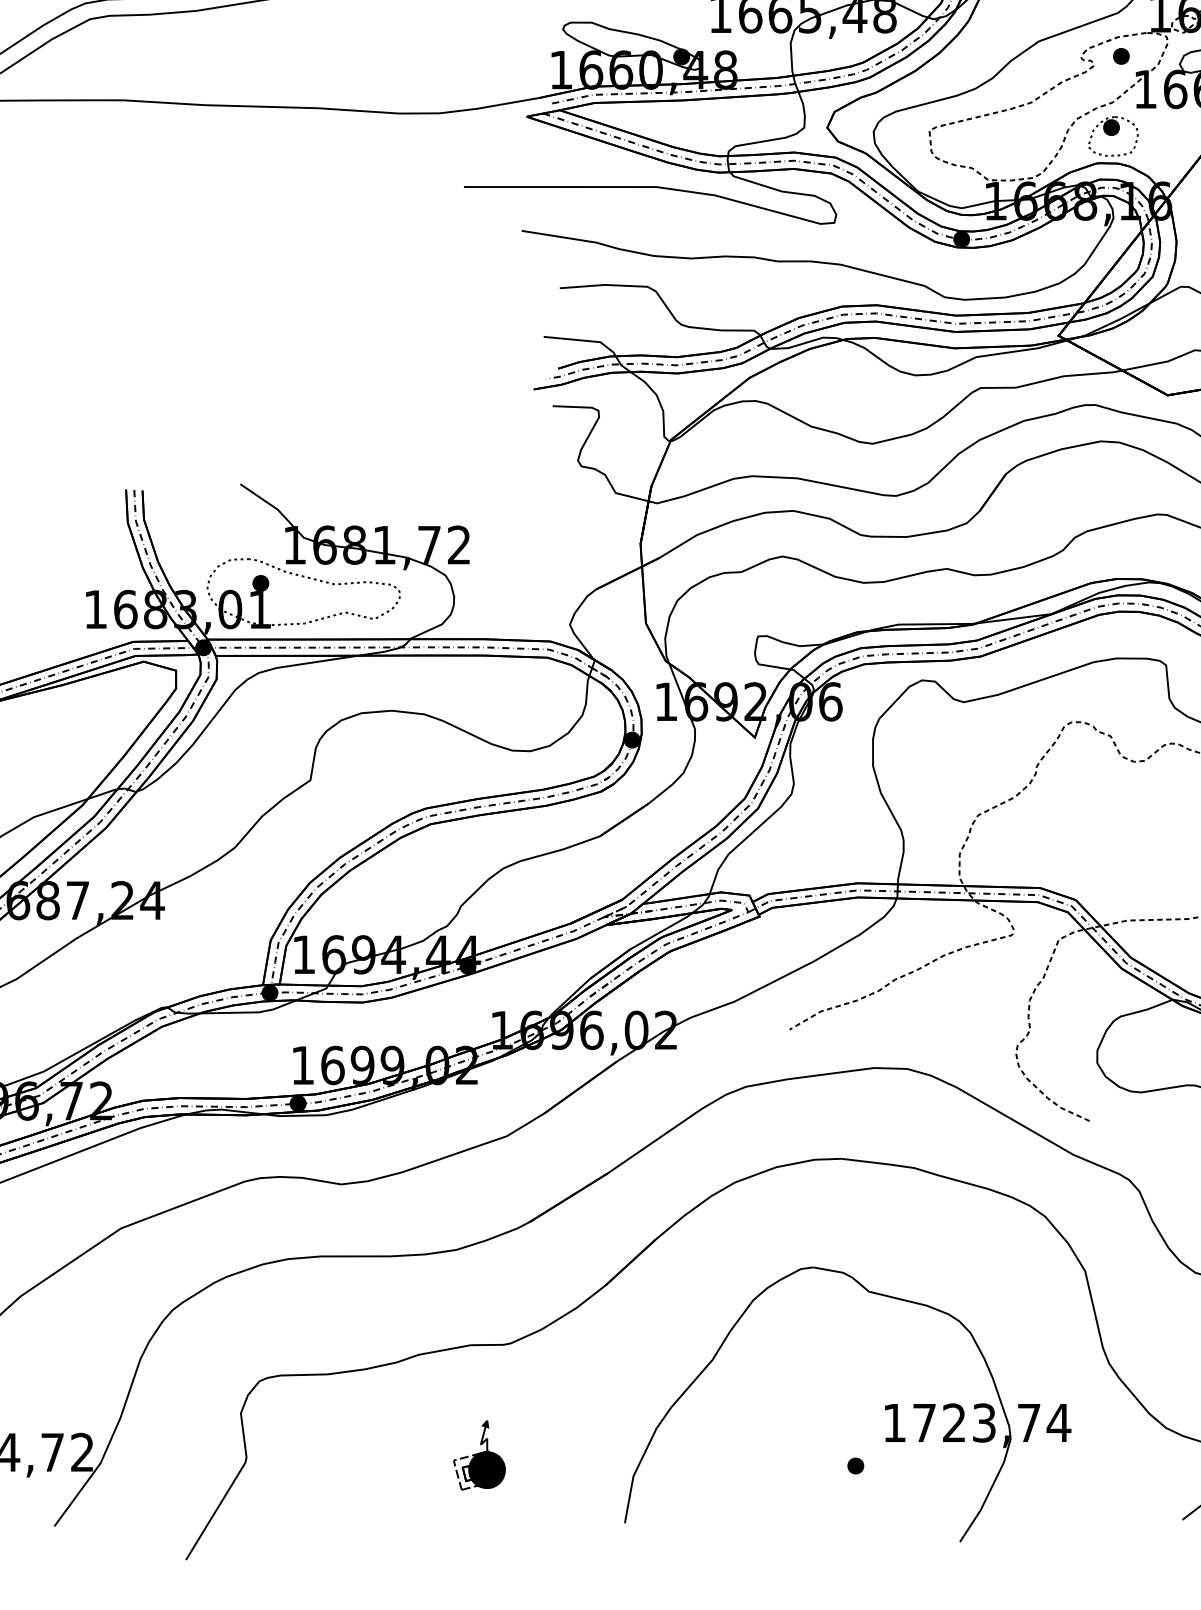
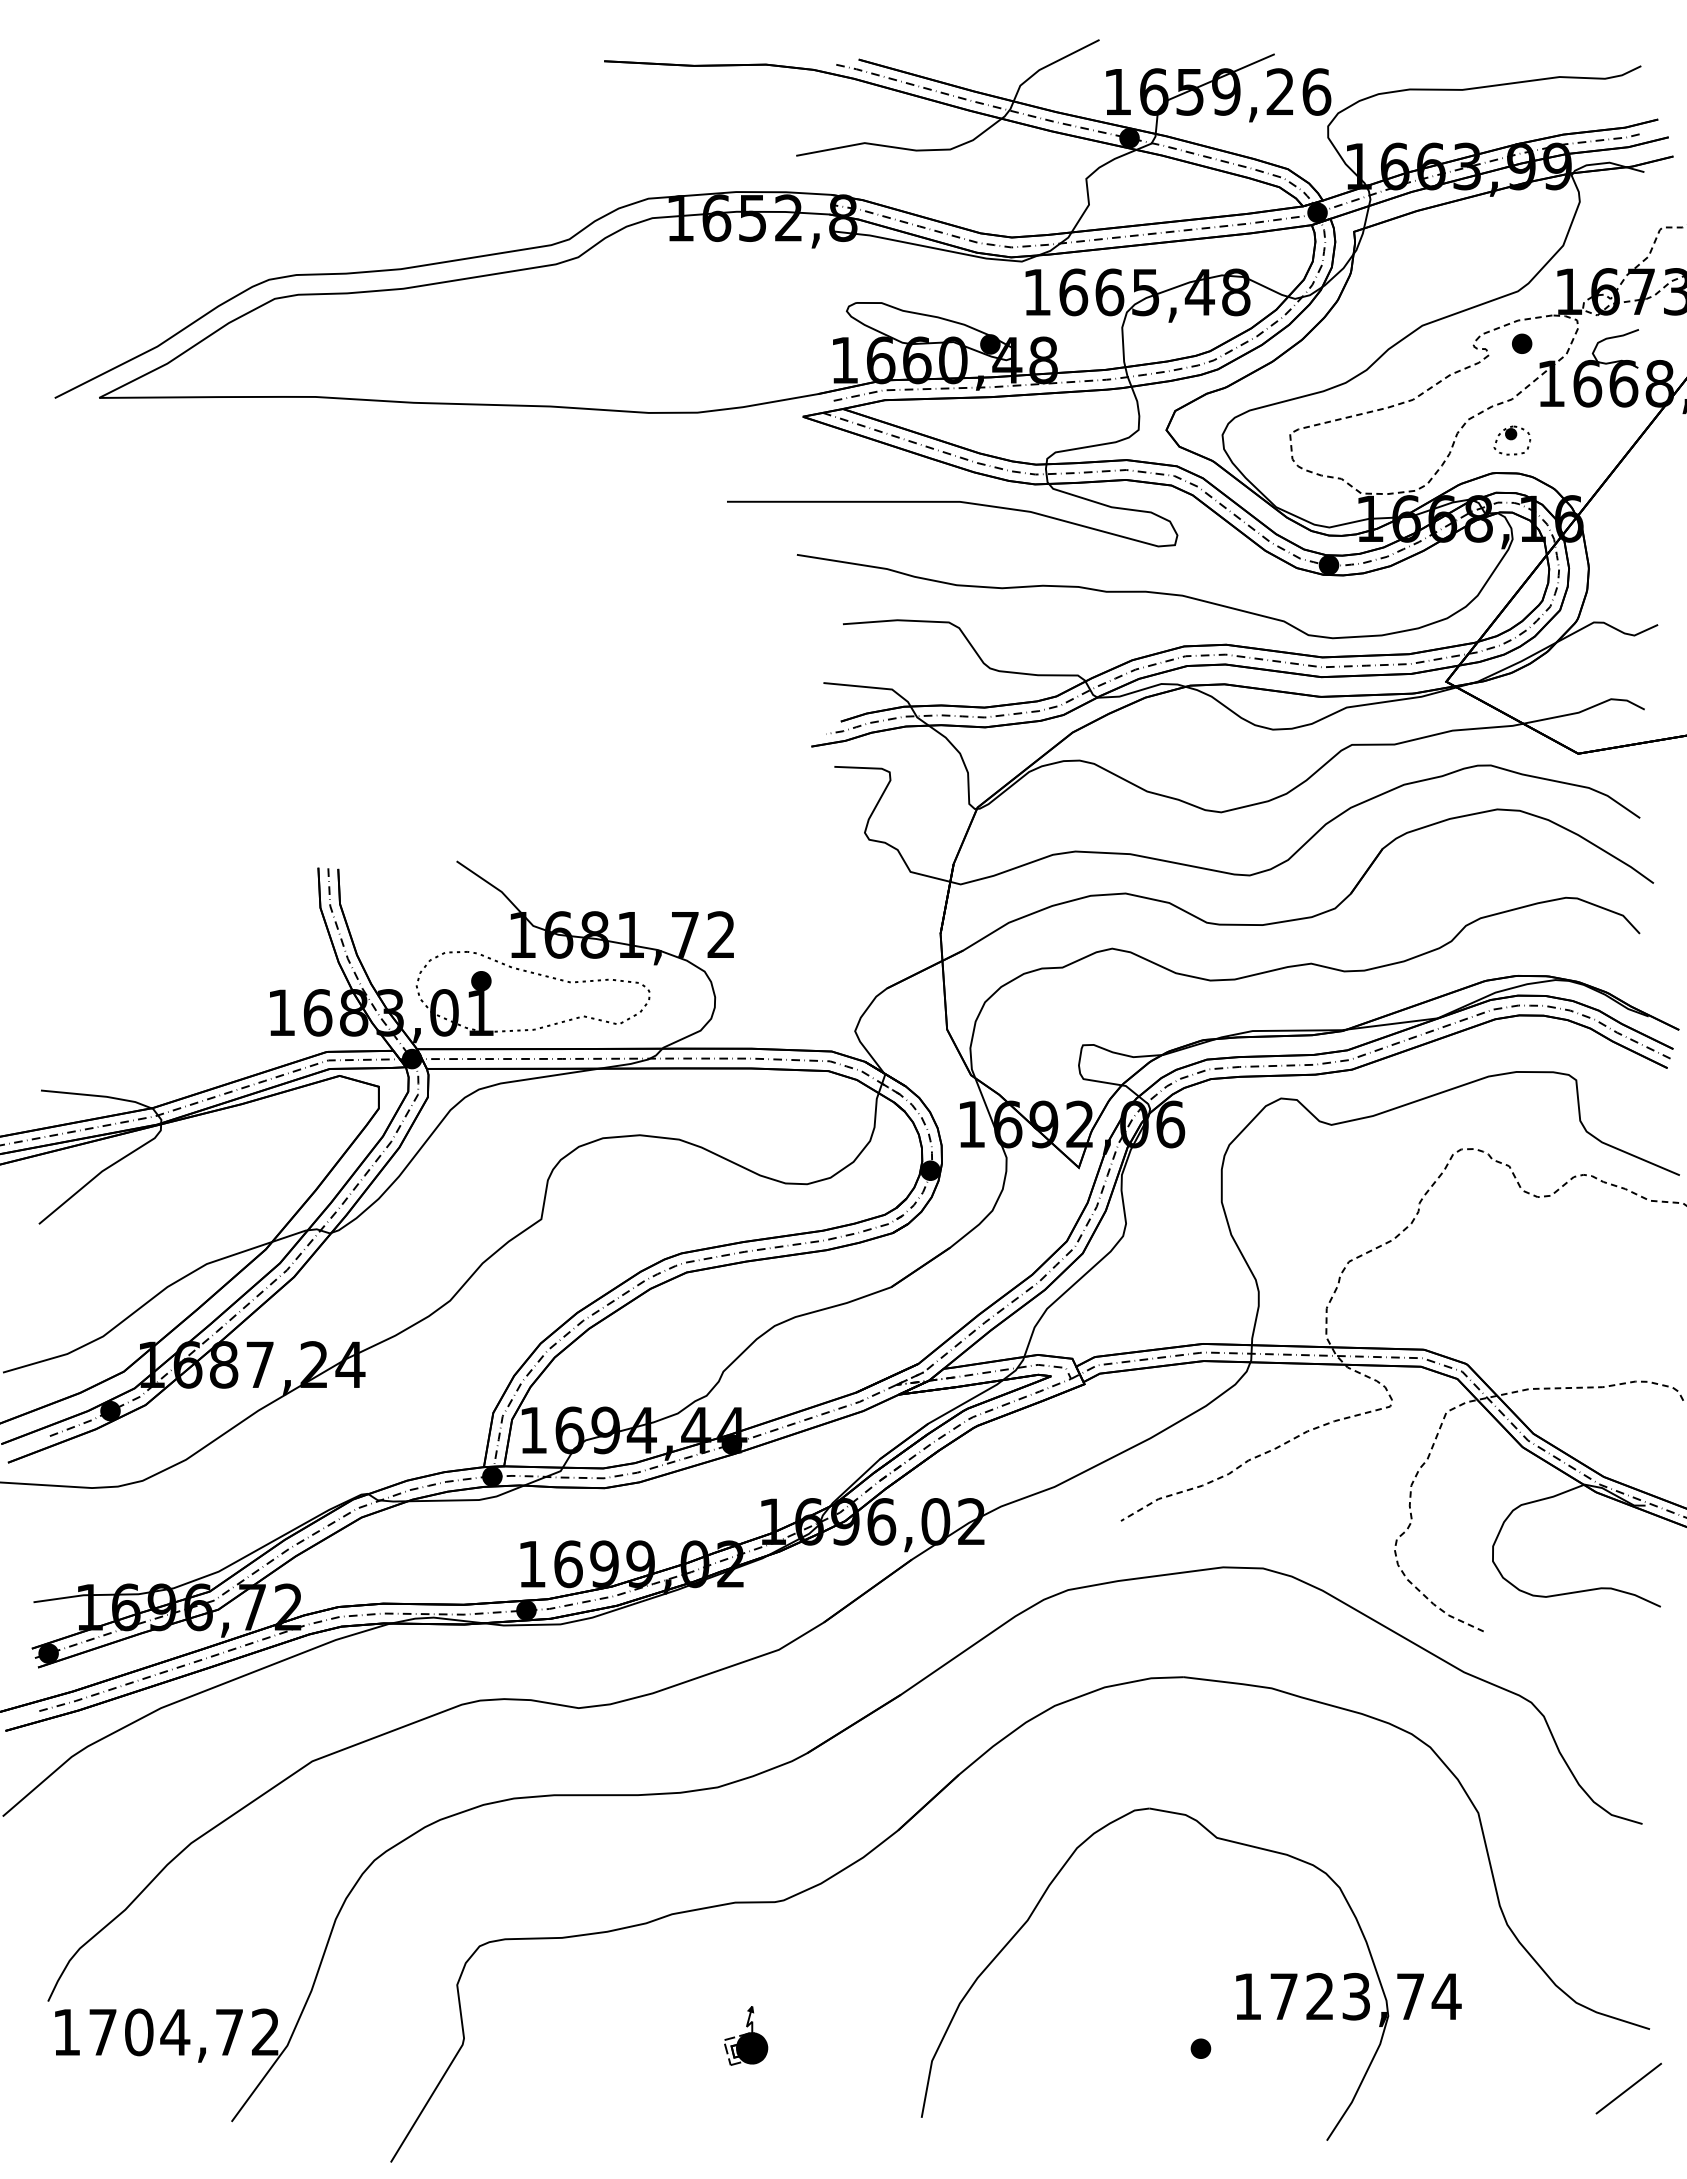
part: (1113, 136) -> (1512, 440), size x0.6
part: (479, 1455) -> (745, 2035), size x0.7

